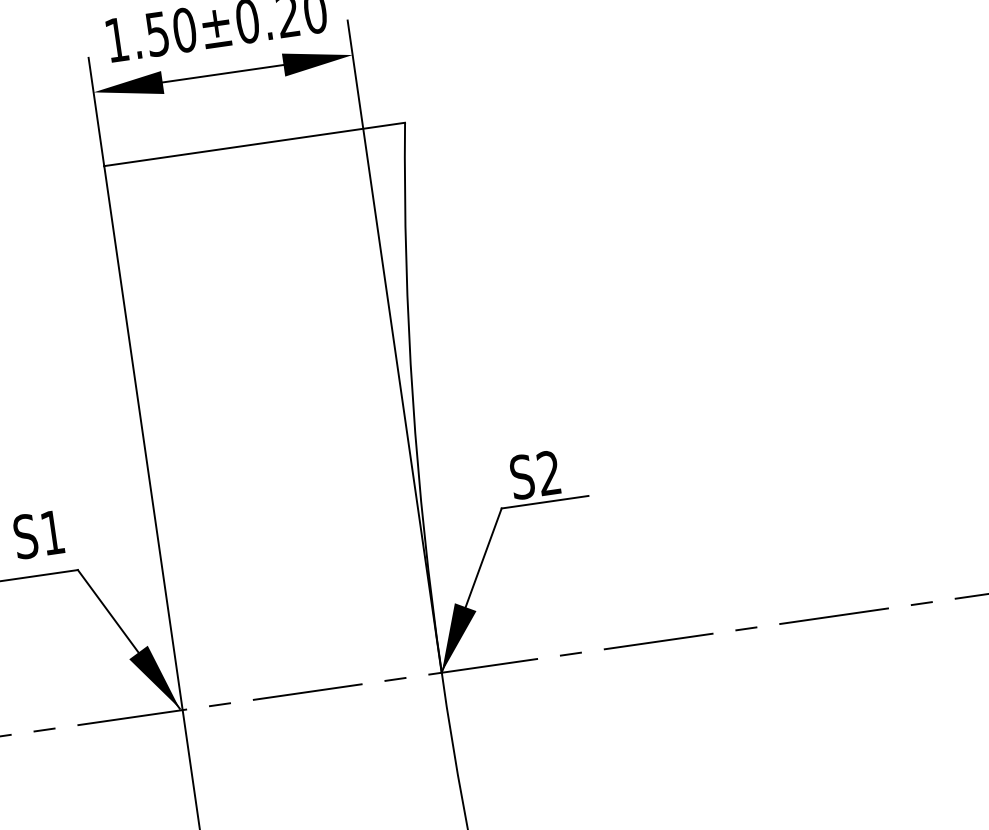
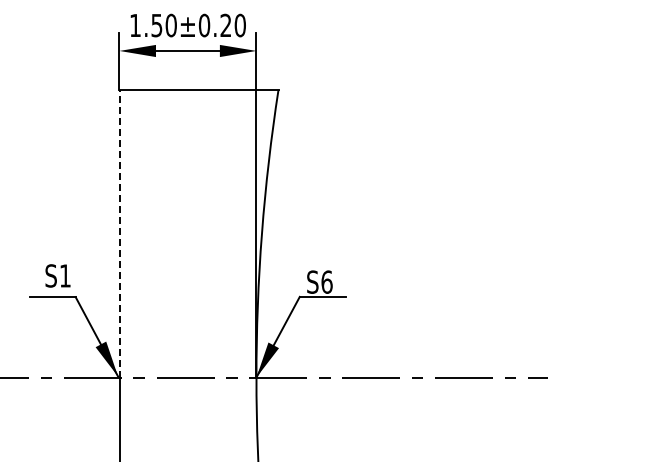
line: (143, 437) -> (119, 233), solid -> dashed
text: (548, 472) -> (326, 281), S2 -> S6

